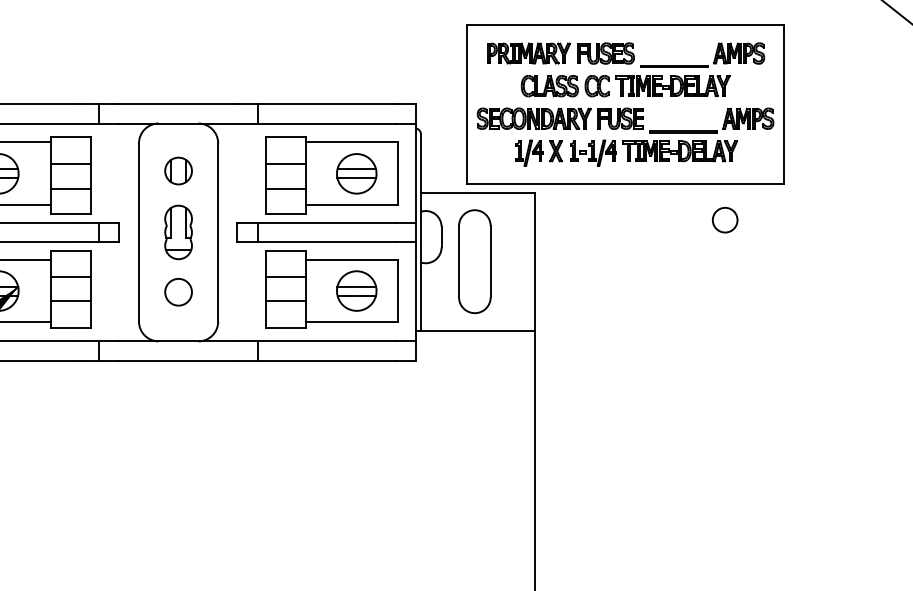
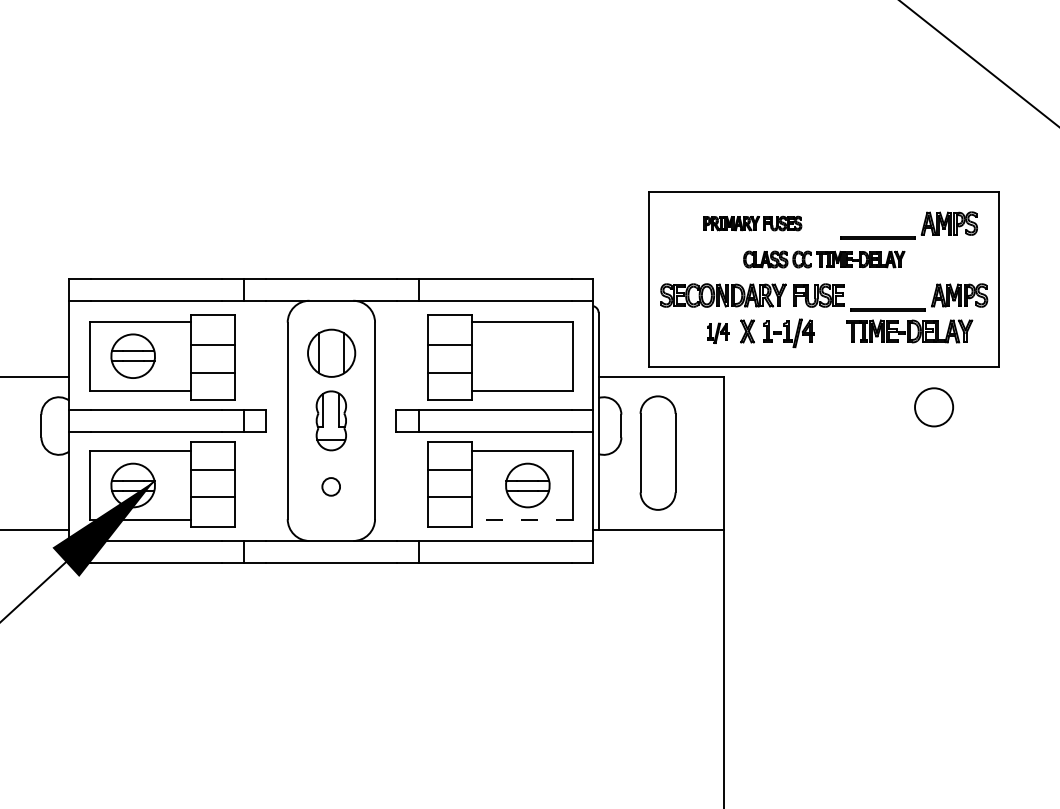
part: (560, 53) -> (752, 223), size x0.6
part: (624, 86) -> (823, 259), size x0.7
part: (680, 151) -> (909, 331), moved
part: (528, 153) -> (717, 333), size x0.7
part: (177, 170) -> (330, 352), size x1.6
part: (356, 173) -> (527, 355), removed
circle: (724, 219) -> (933, 406), size x1.4
circle: (177, 291) -> (330, 486), size x0.6
line: (351, 322) -> (522, 520), solid -> dashed

